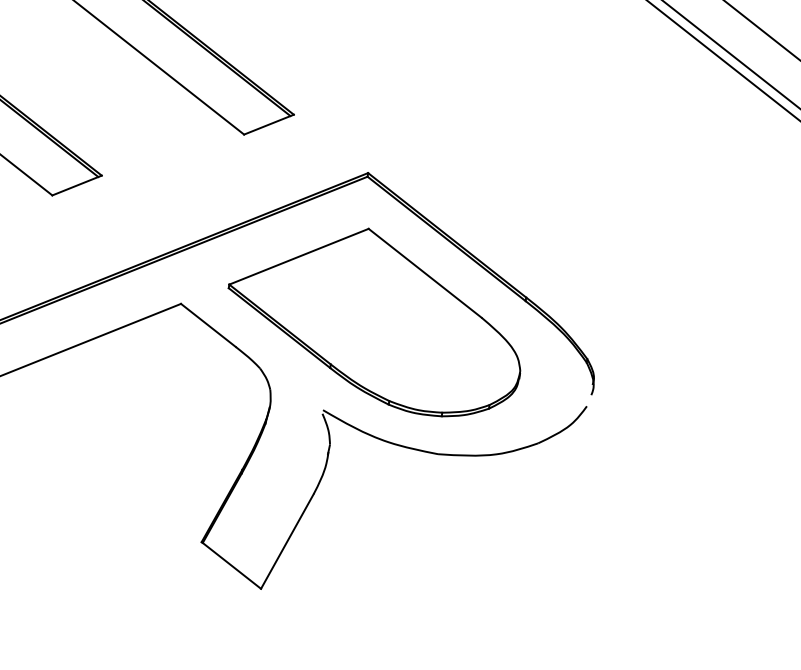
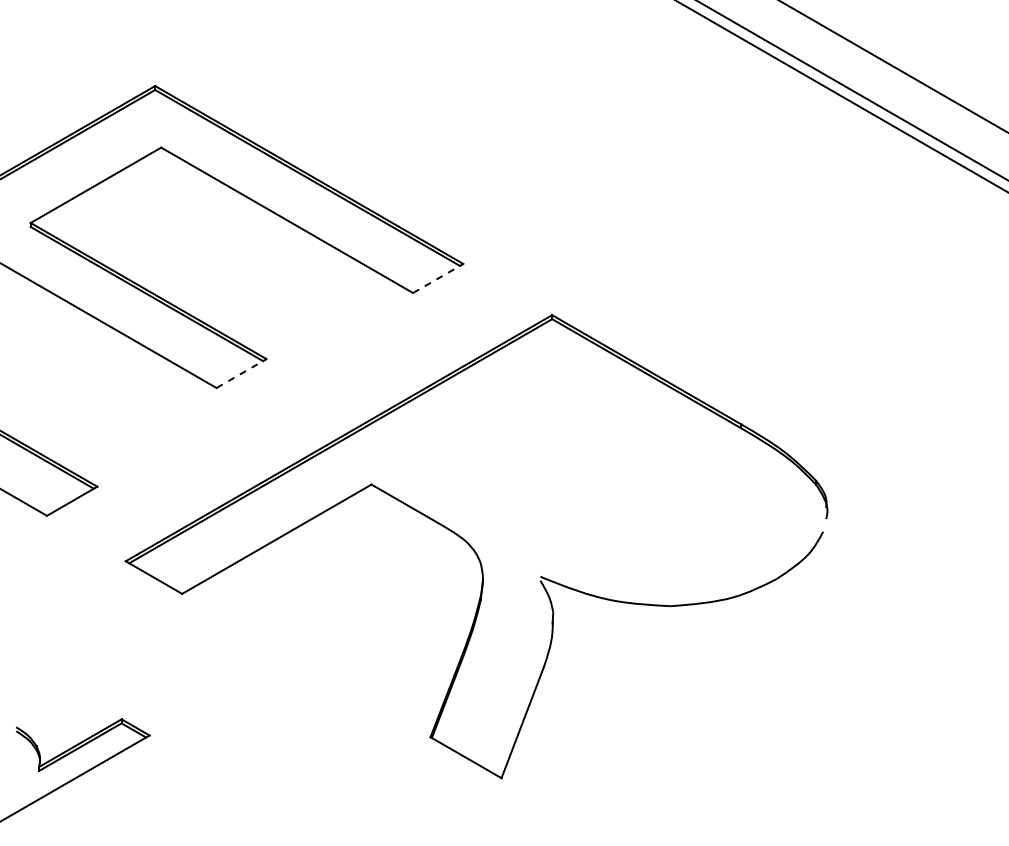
line: (269, 124) -> (438, 278), solid -> dashed
line: (77, 185) -> (241, 373), solid -> dashed
part: (376, 317) -> (583, 469), removed

